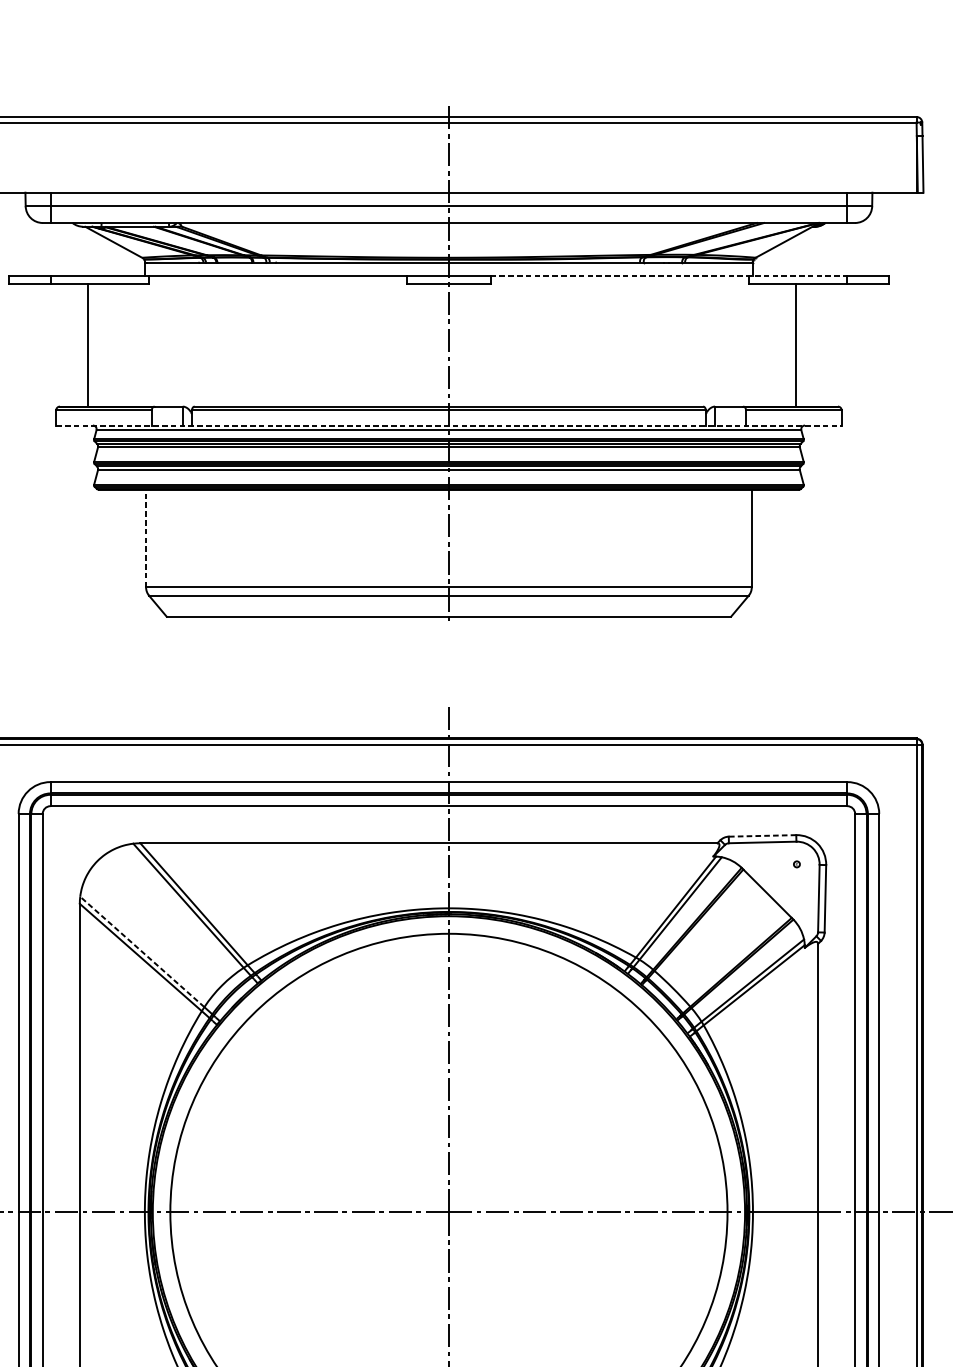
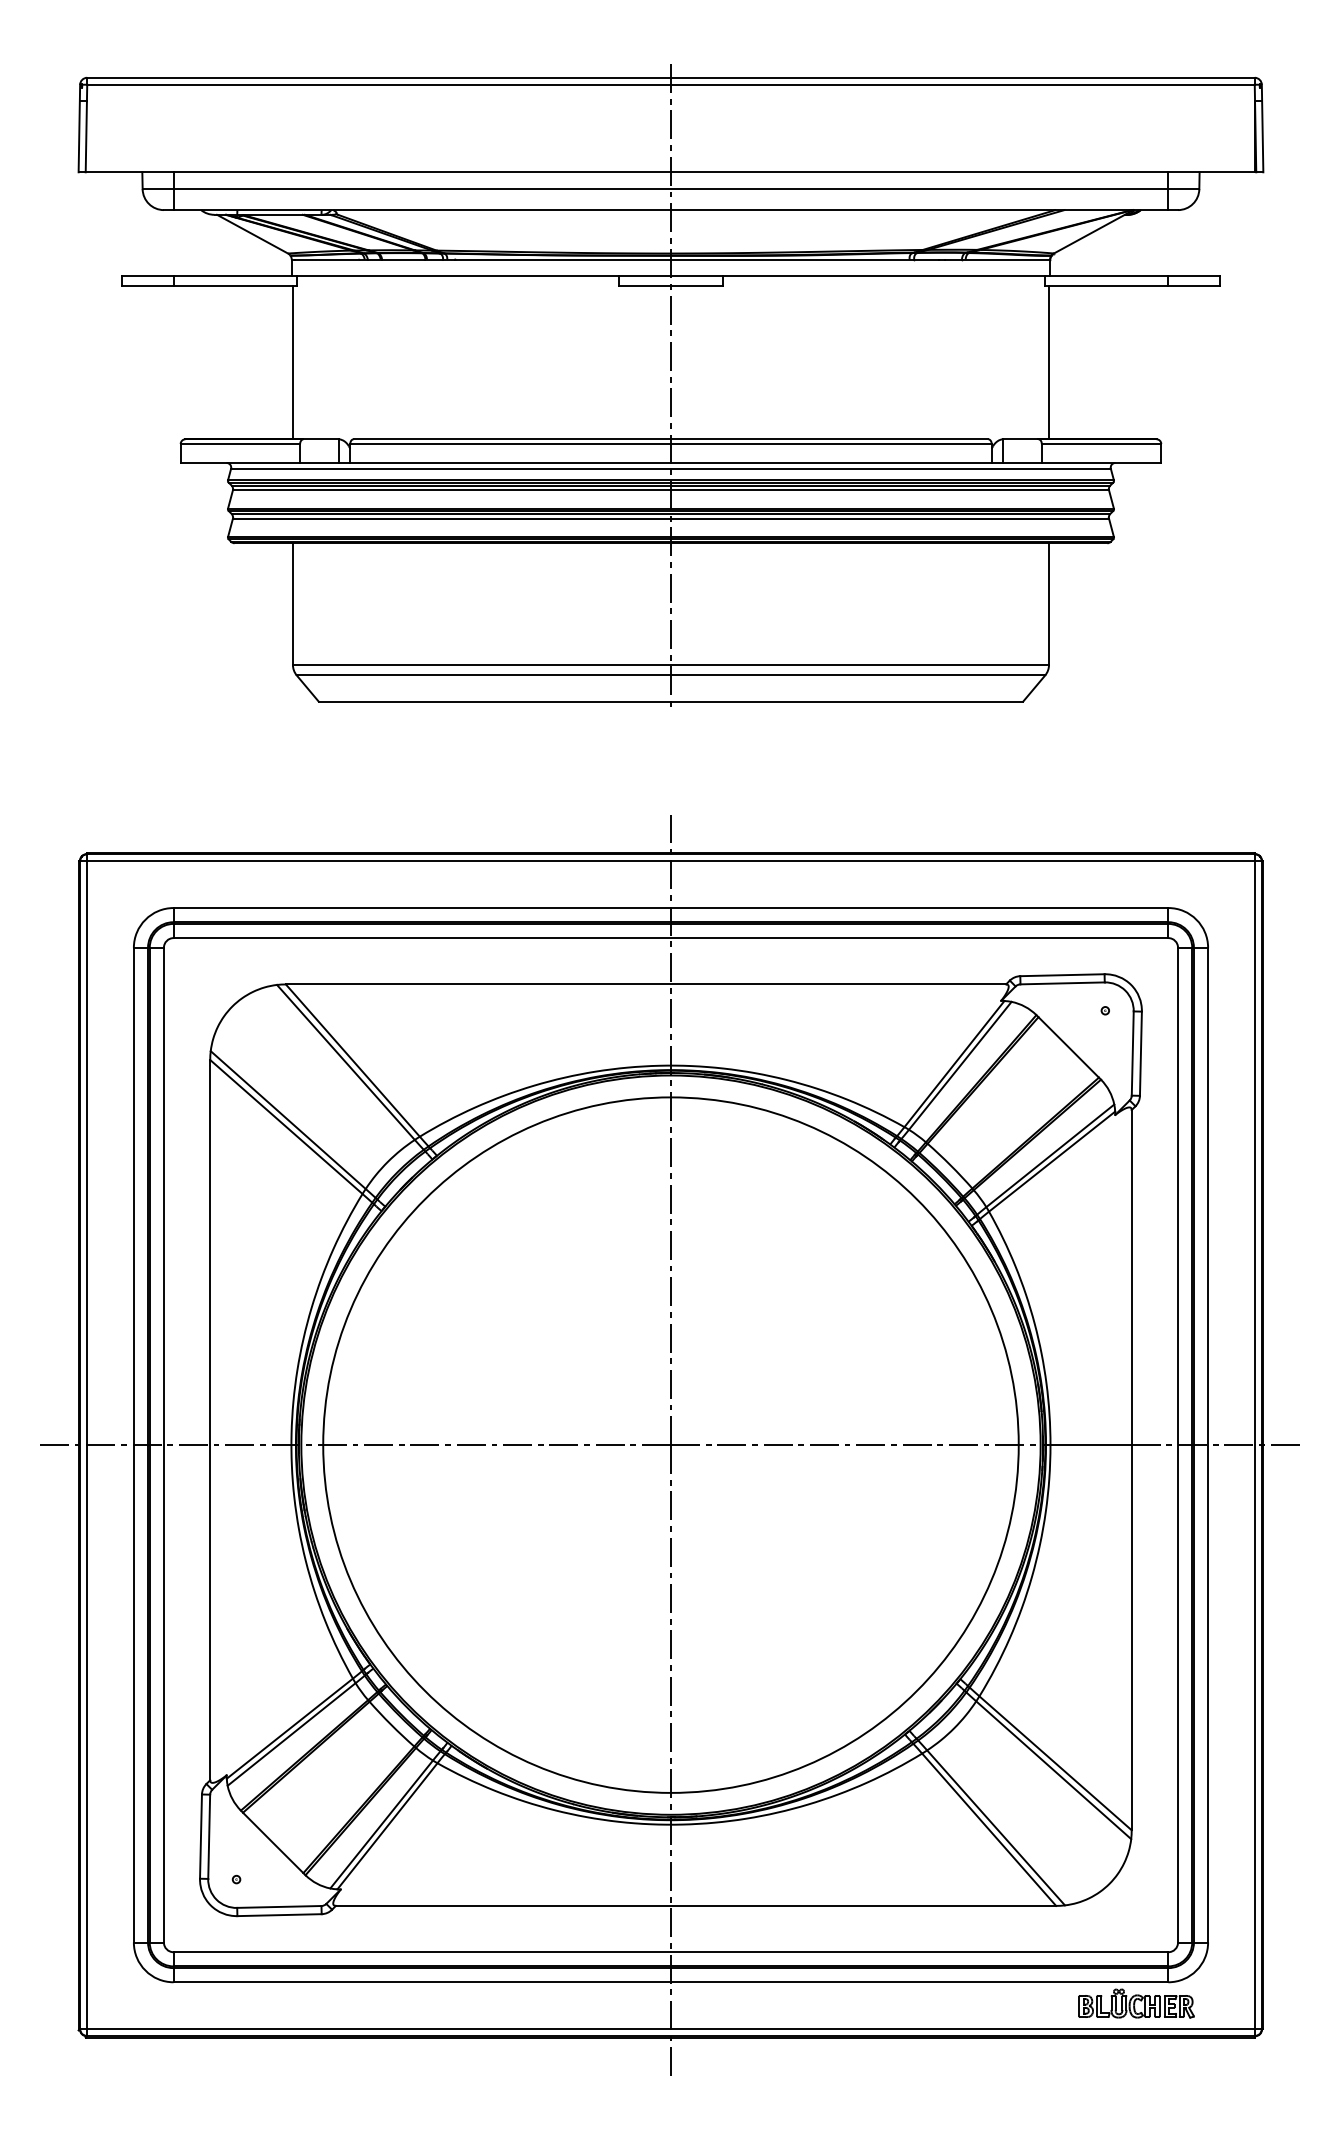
line: (668, 276) -> (945, 276), dashed -> solid
line: (87, 345) -> (292, 362), moved
line: (796, 345) -> (1049, 362), moved
line: (449, 425) -> (671, 462), dashed -> solid
line: (145, 538) -> (292, 604), dashed -> solid
line: (761, 836) -> (1061, 975), dashed -> solid
line: (142, 952) -> (288, 1120), dashed -> solid

